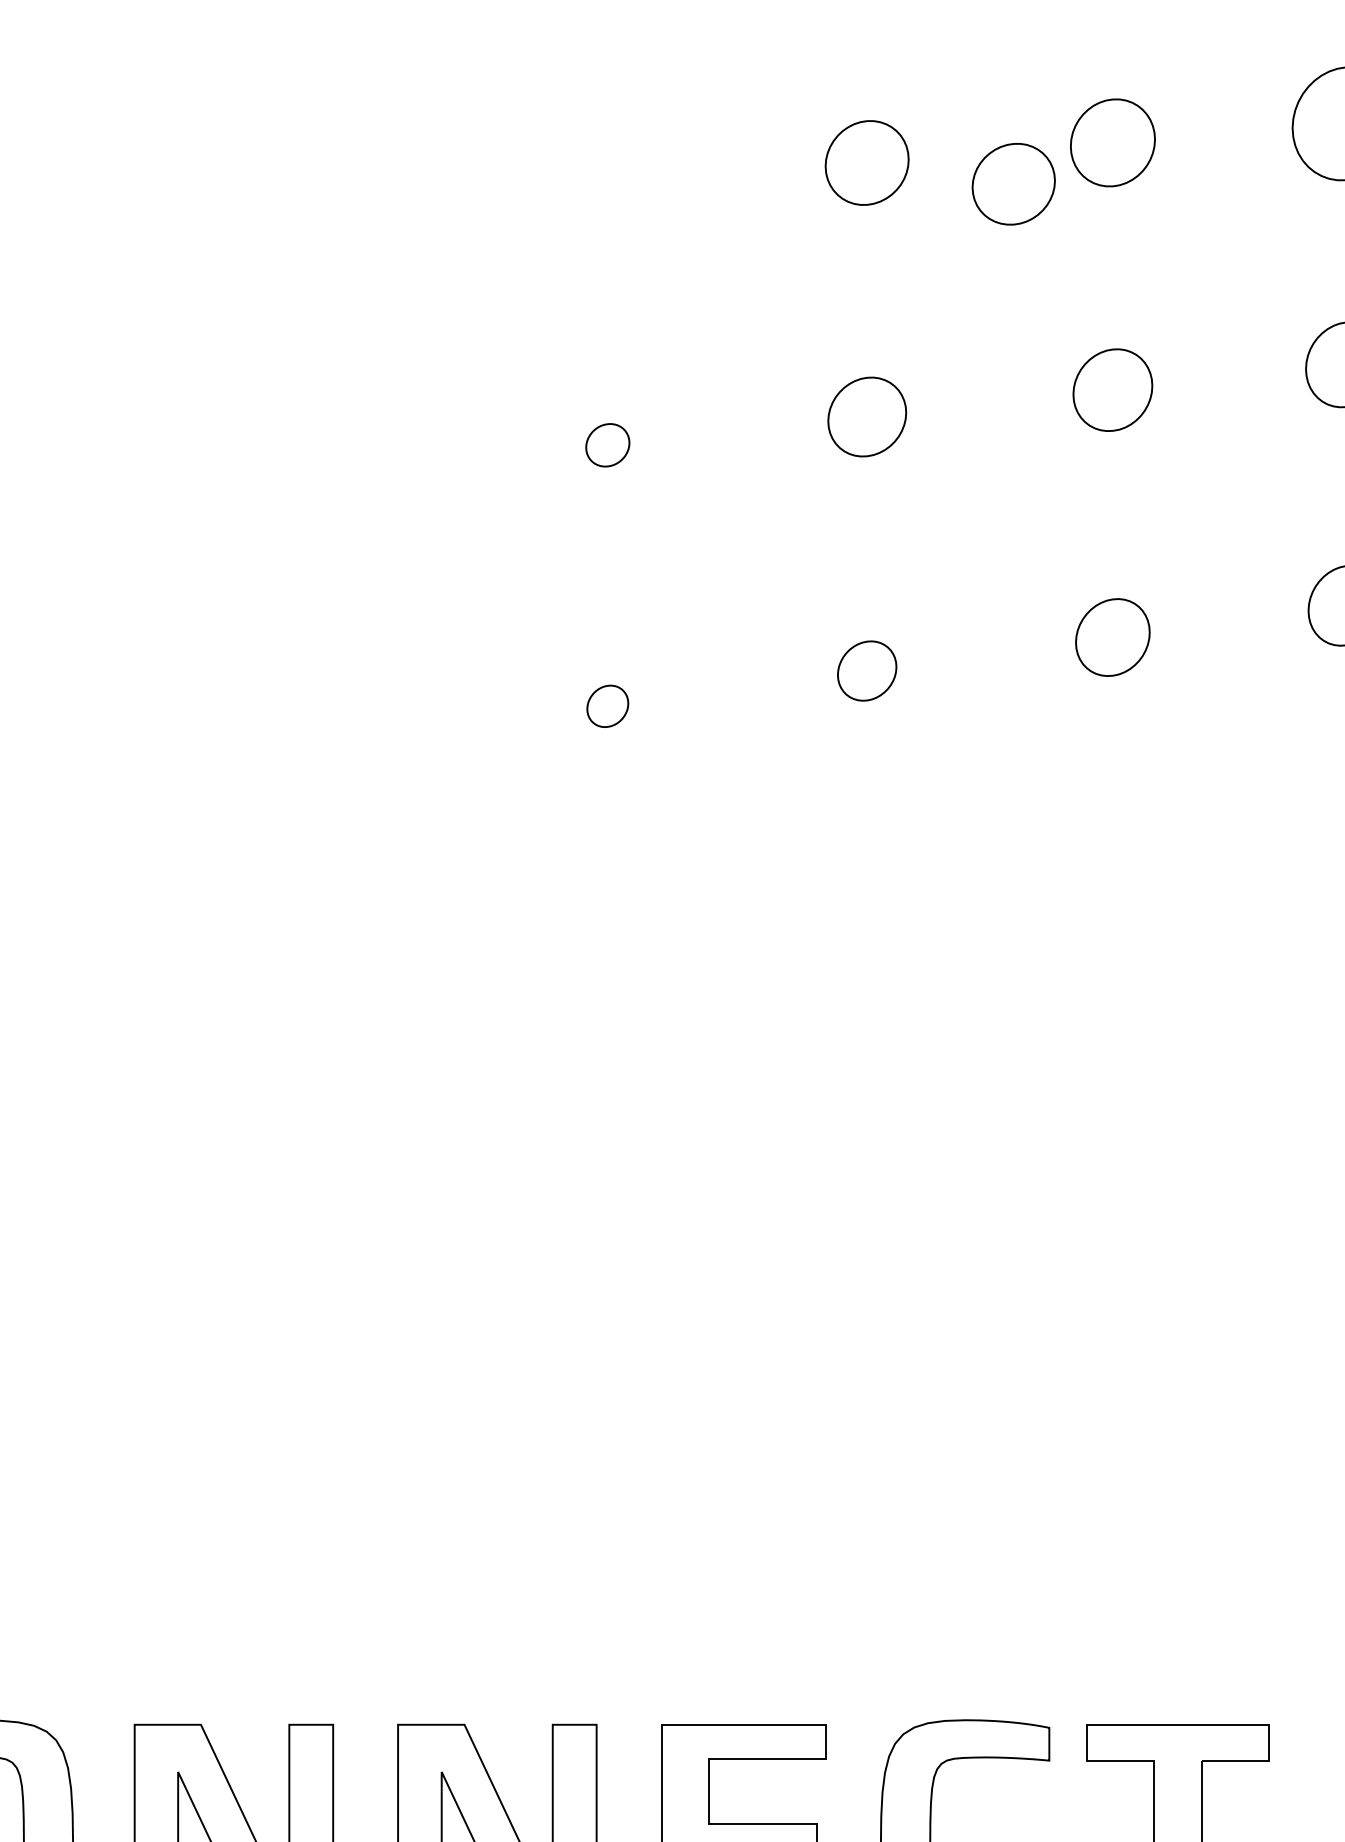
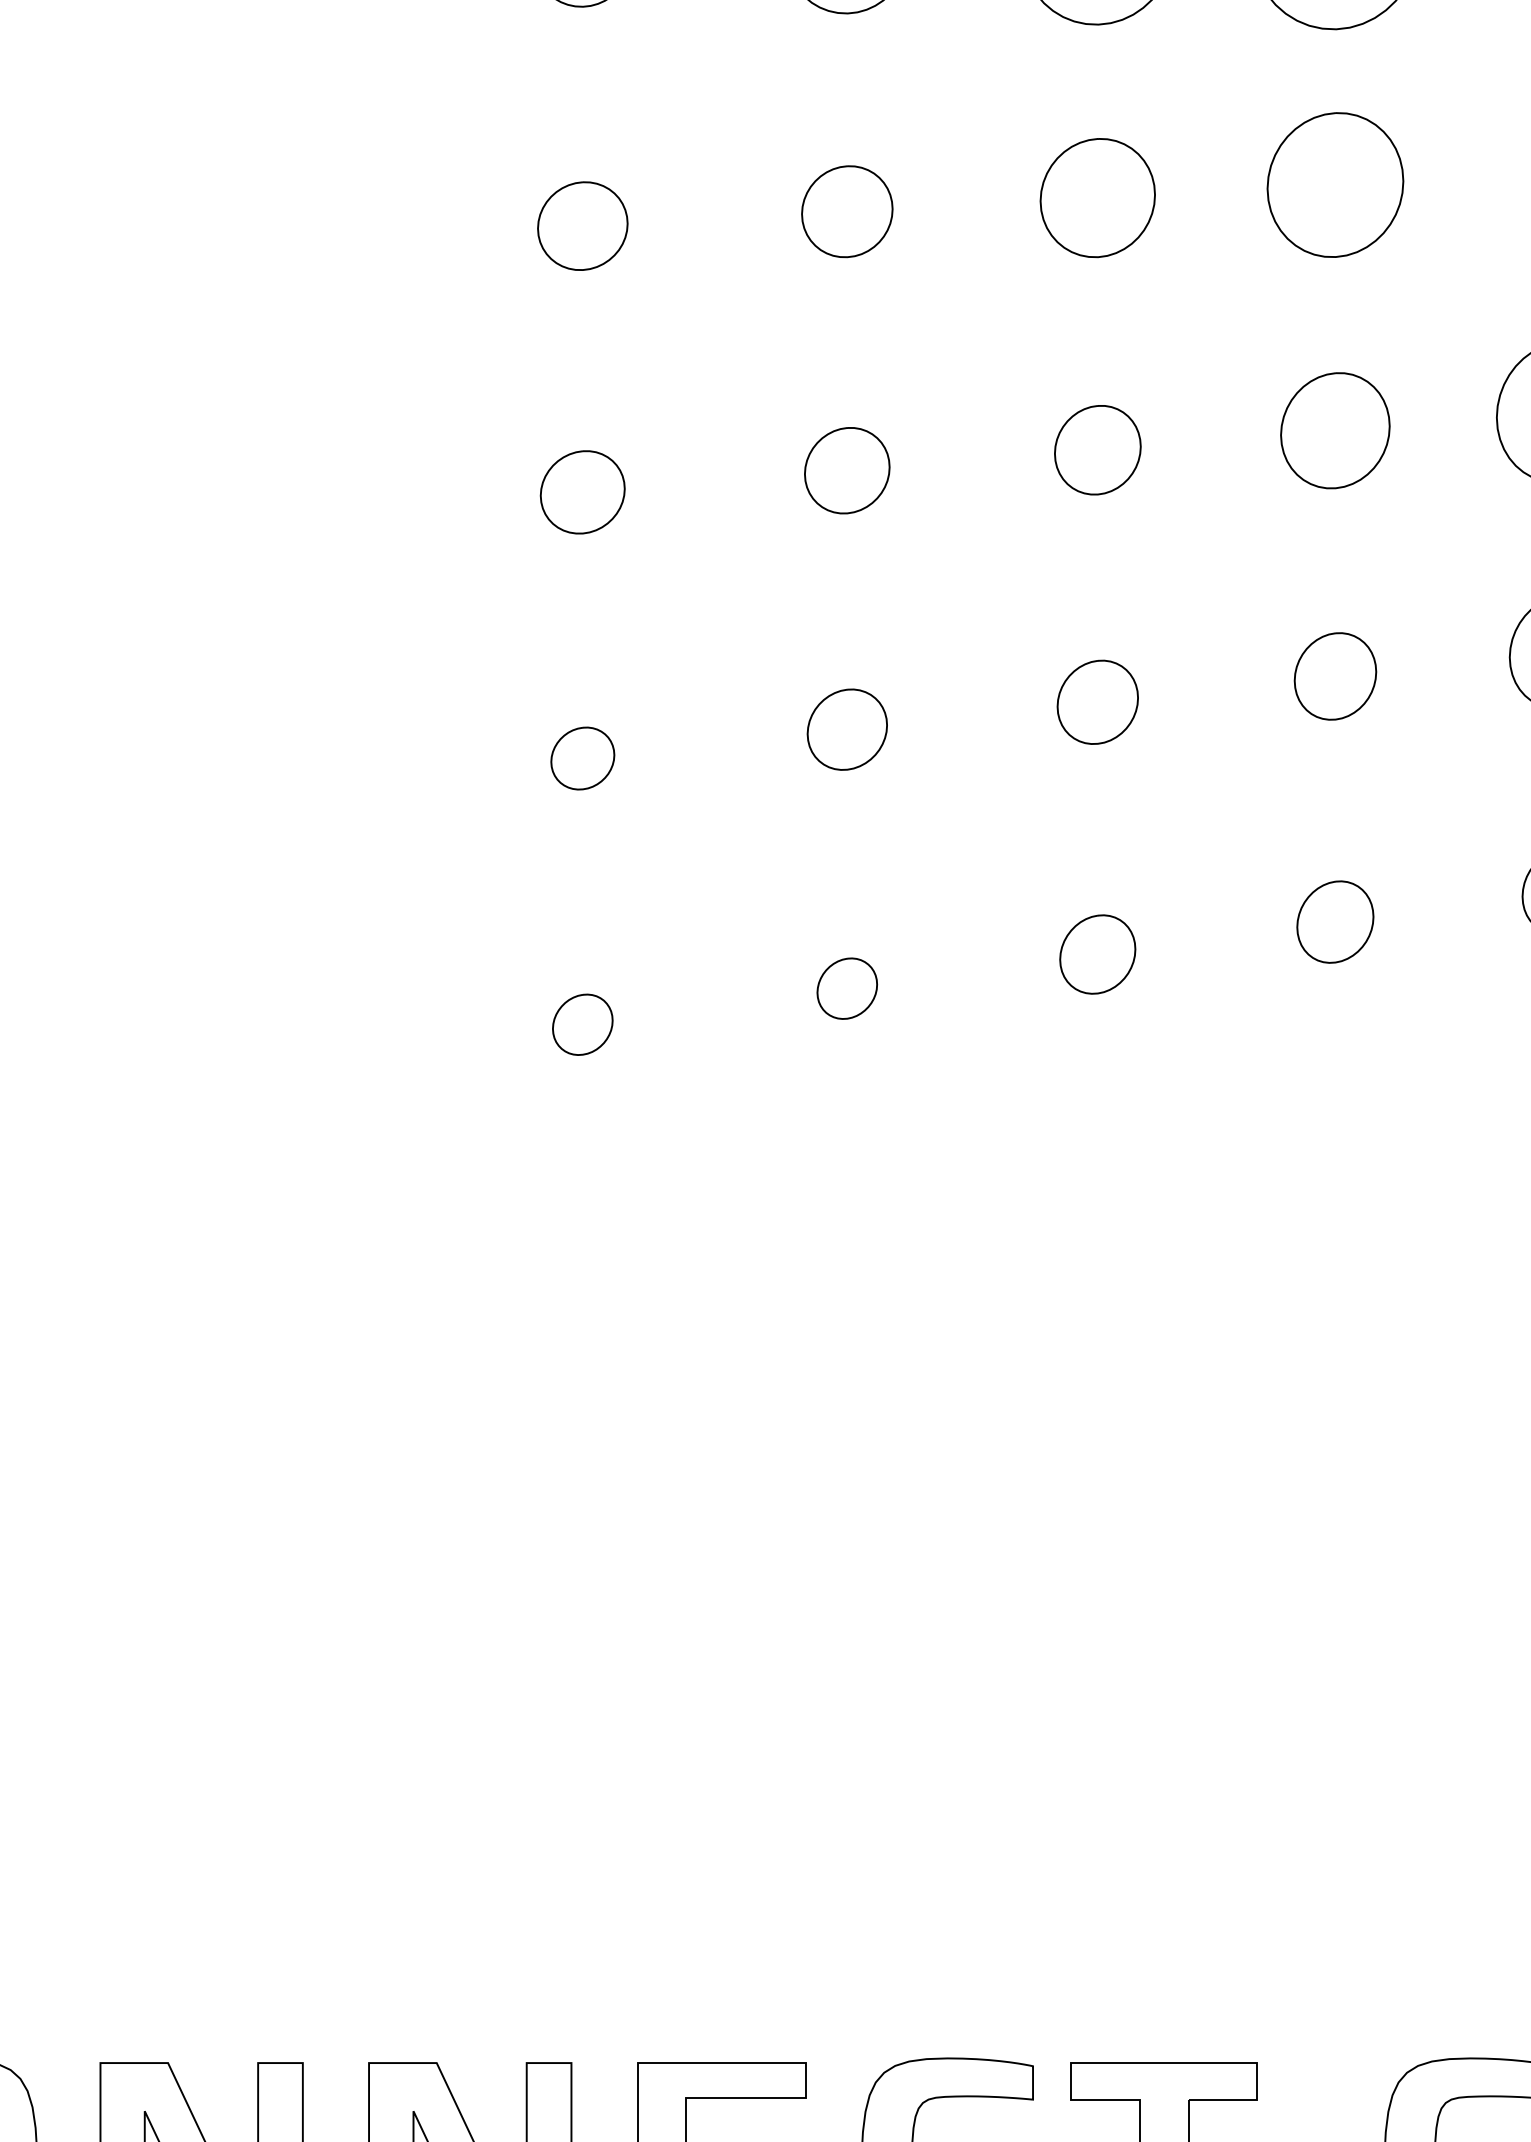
part: (1013, 184) -> (582, 492), moved
part: (607, 445) -> (582, 758), size x1.43
part: (607, 706) -> (582, 1024), size x1.43

